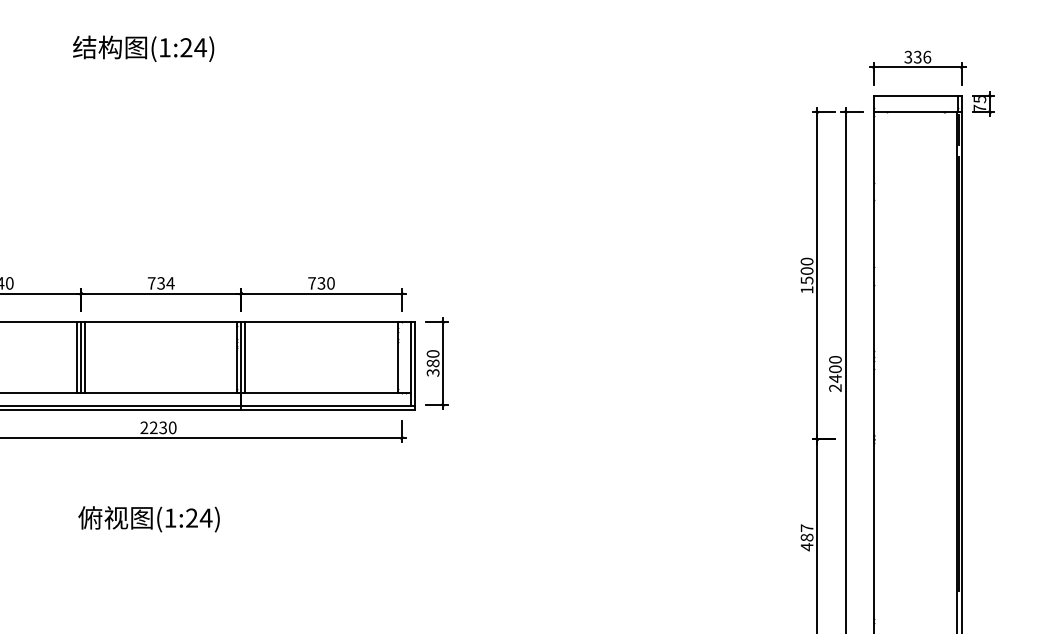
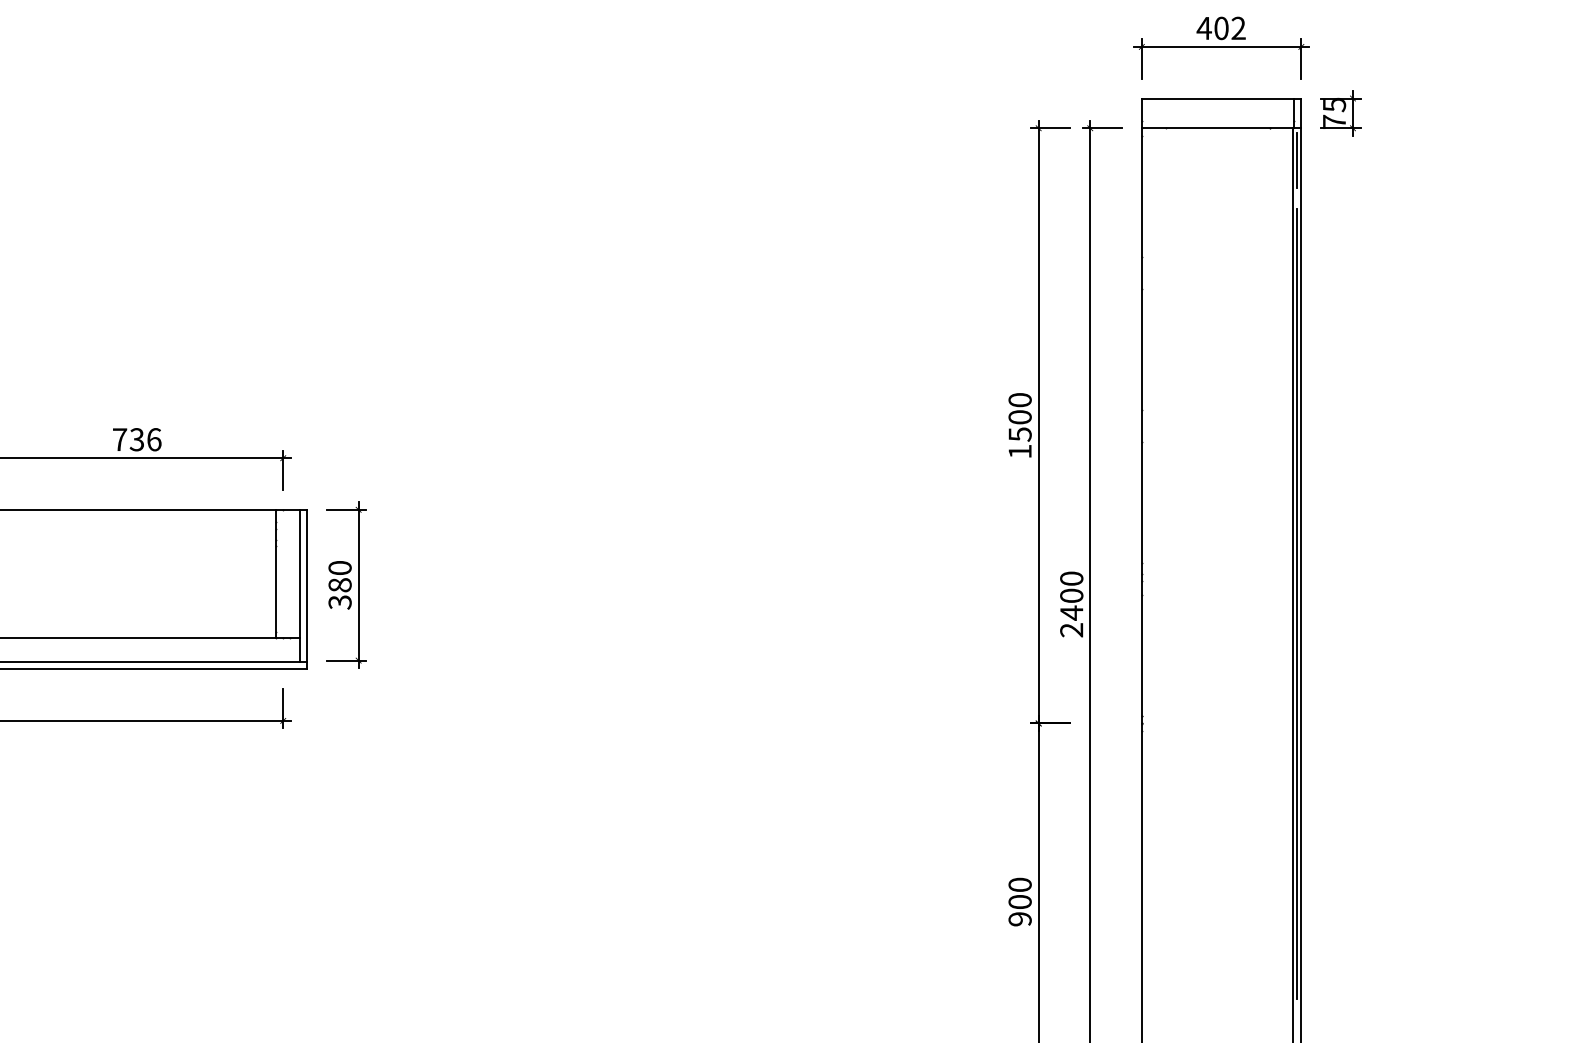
text: (917, 56) -> (1220, 27), 336 -> 402
text: (330, 283) -> (153, 439), 730 -> 736
text: (806, 537) -> (1019, 901), 487 -> 900

